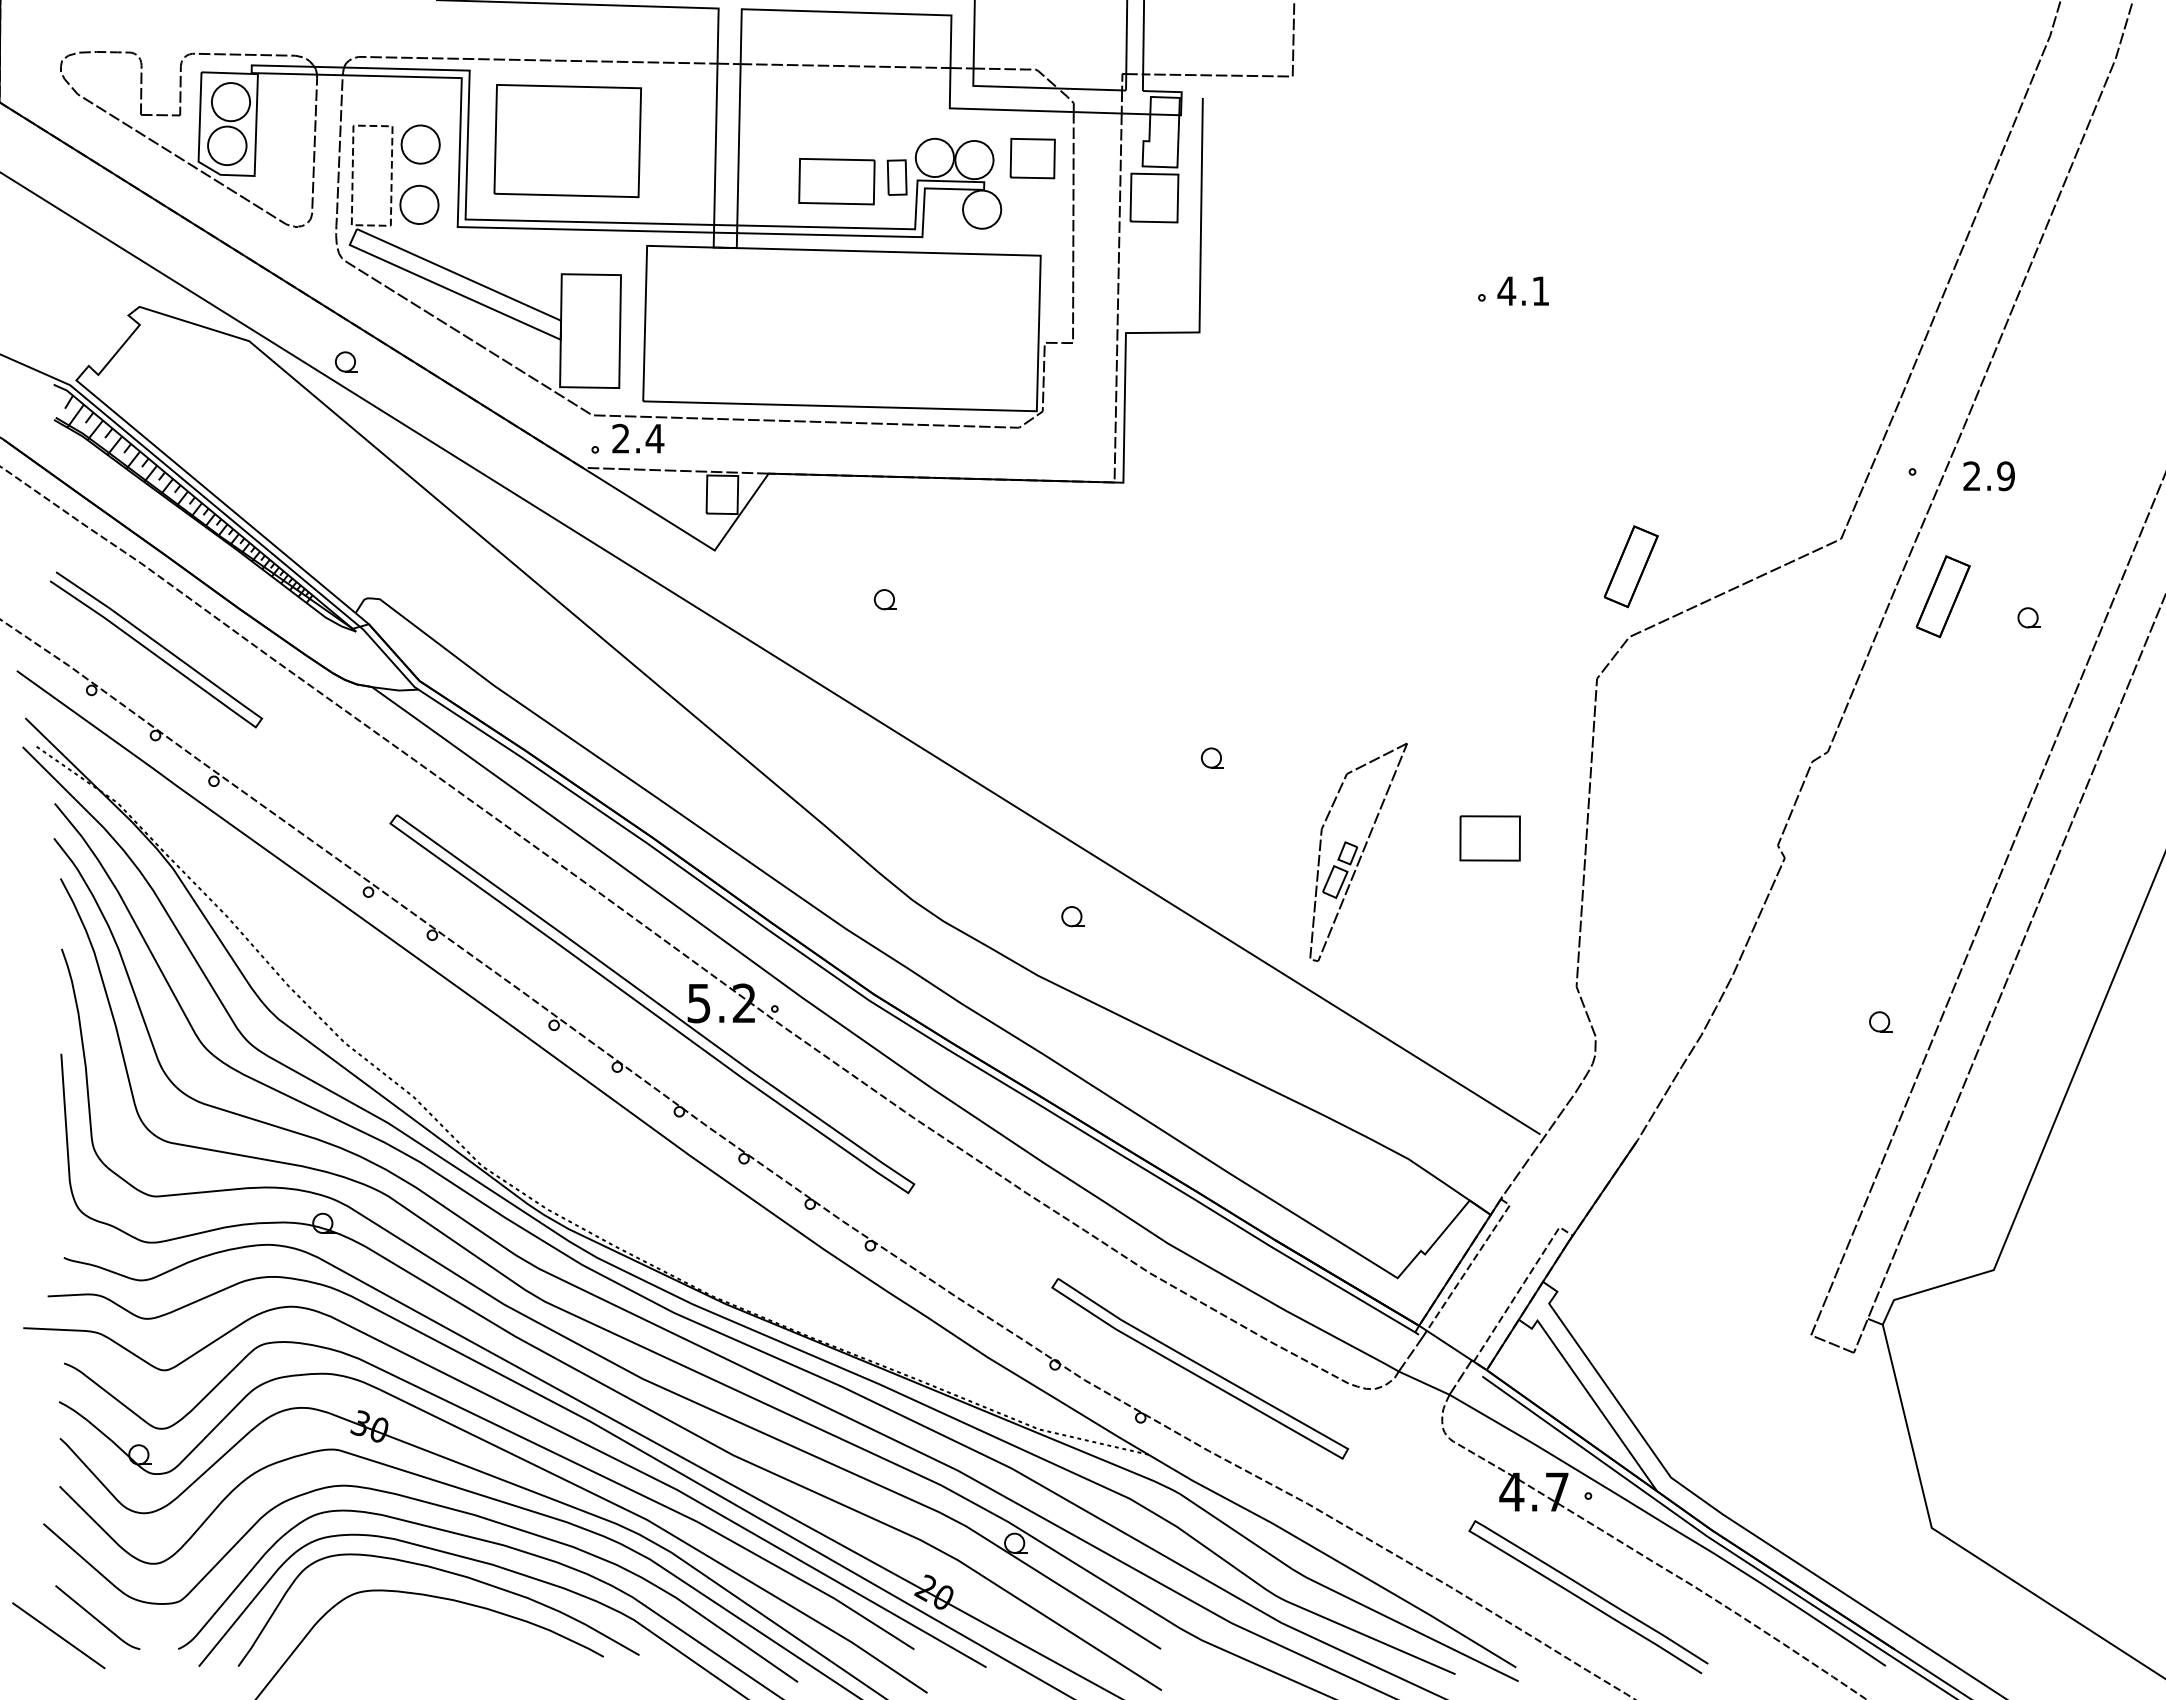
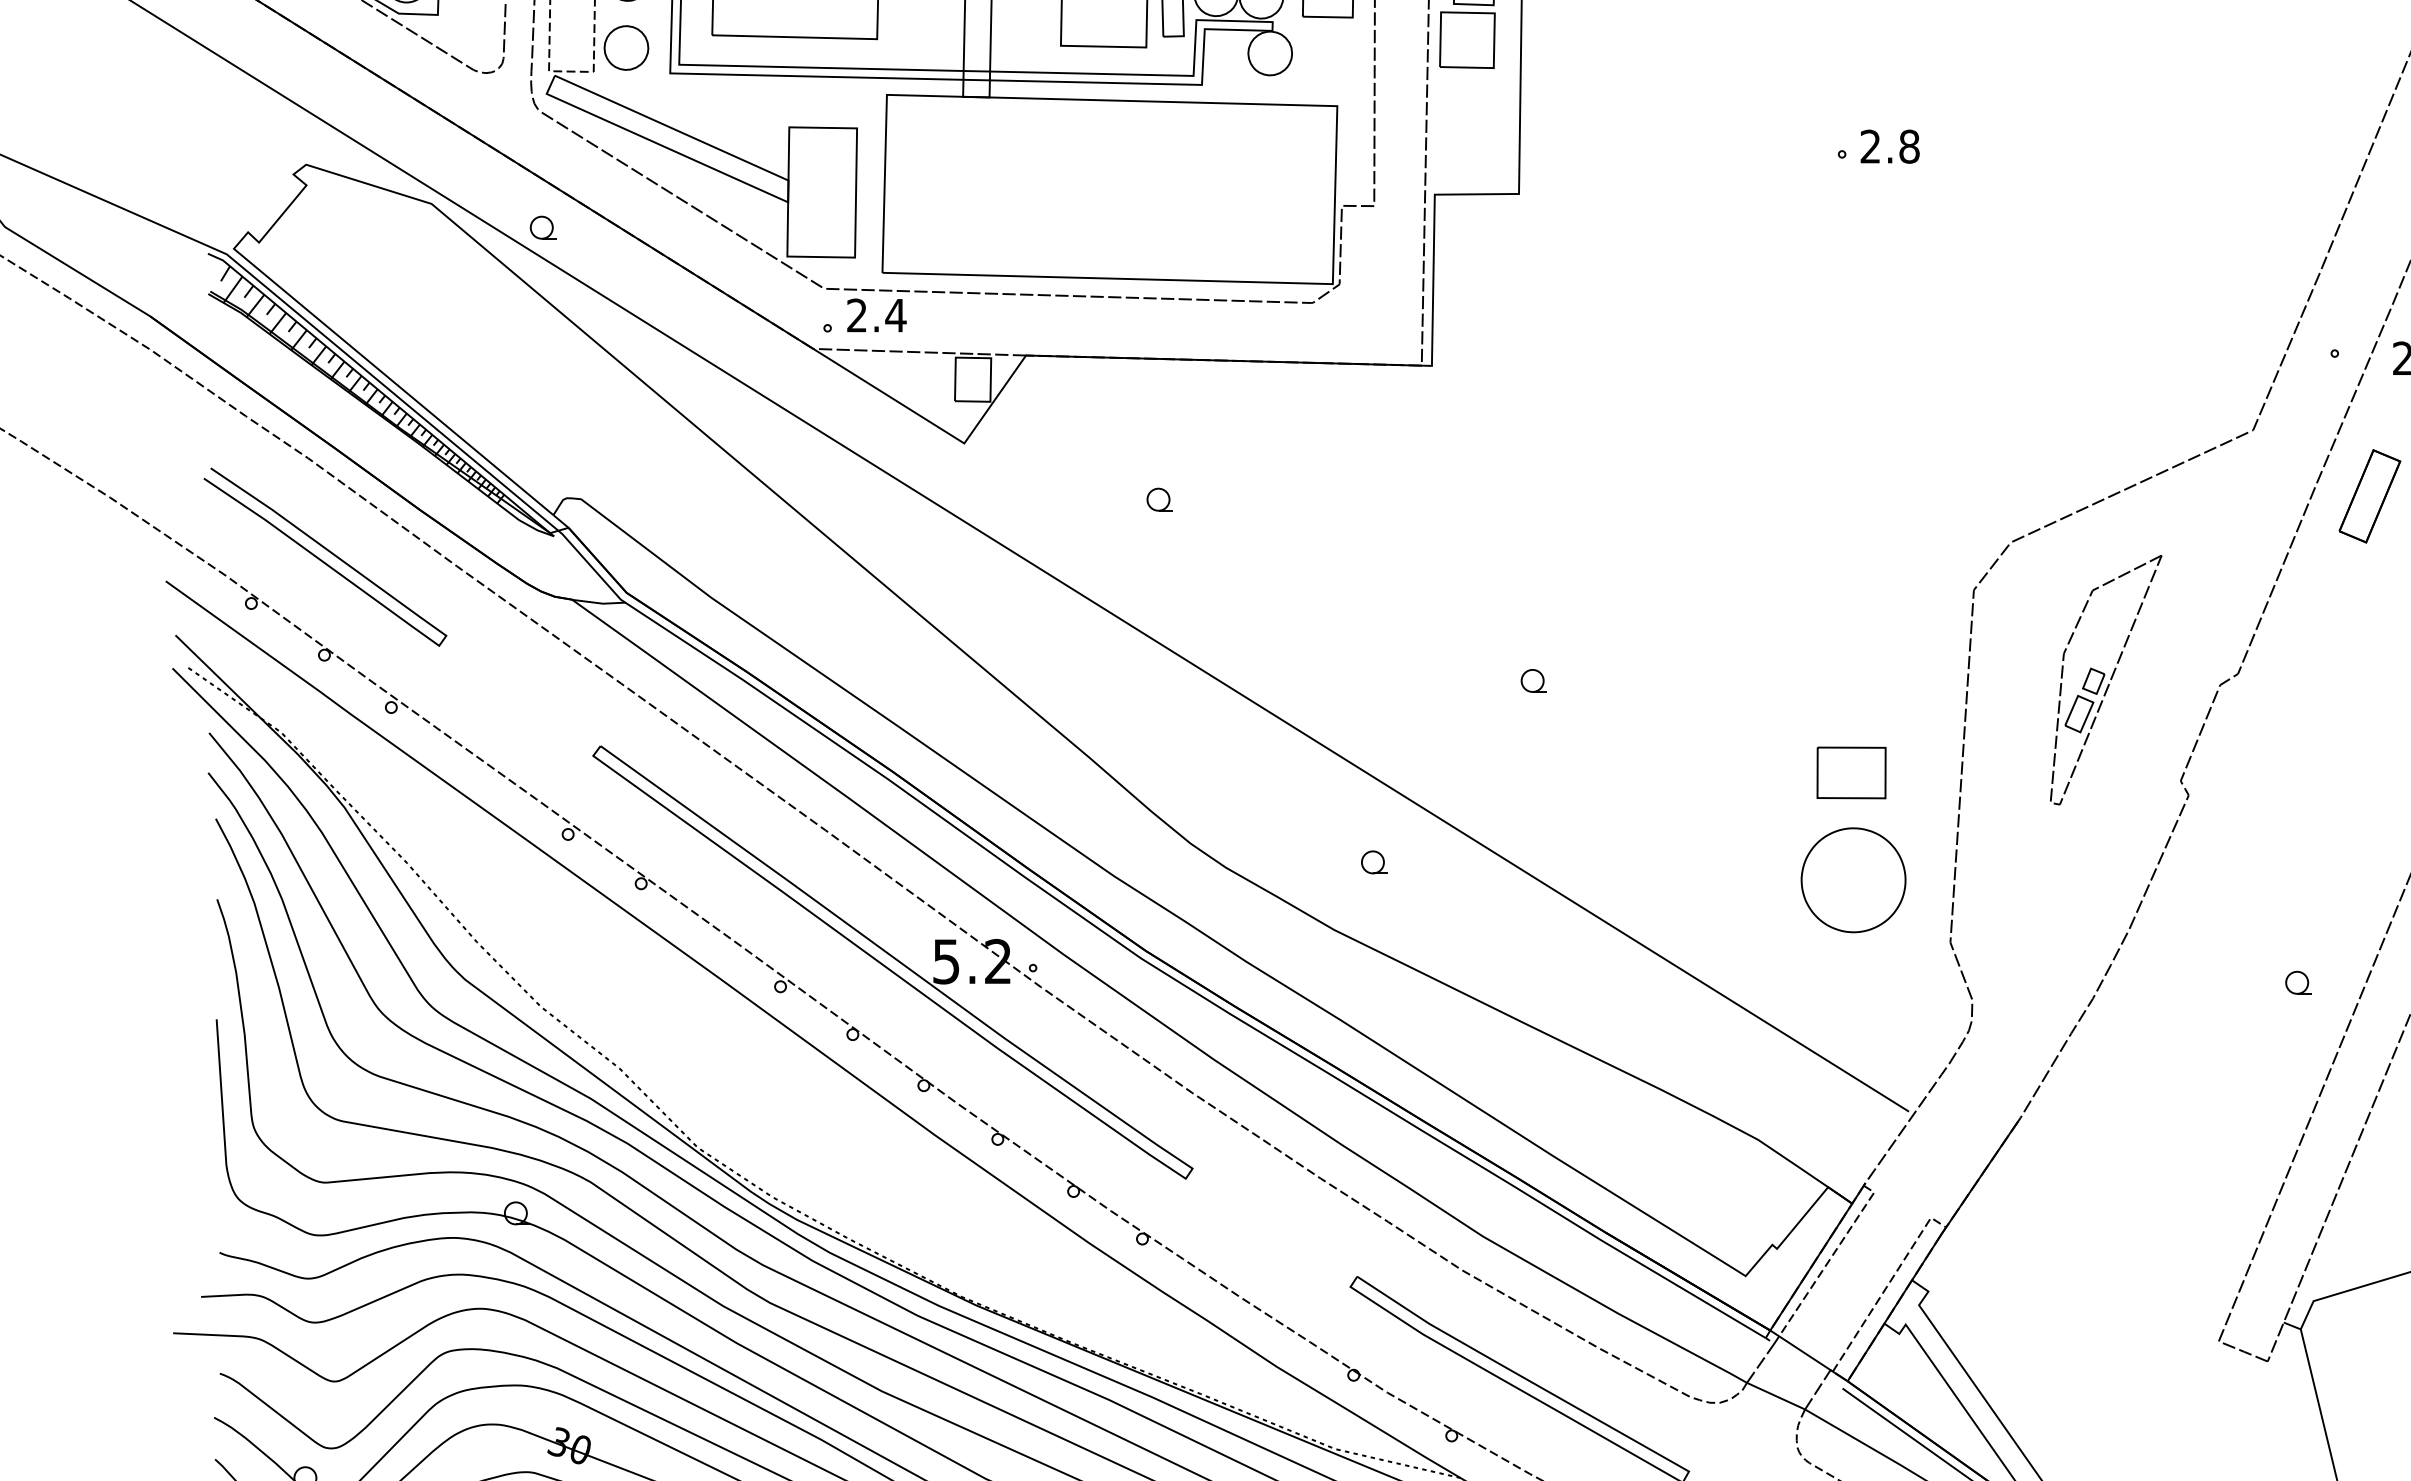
text: (1523, 291) -> (1889, 147), 4.1 -> 2.8
part: (1630, 566) -> (2012, 461), removed
part: (1358, 851) -> (2105, 679), moved
part: (1491, 932) -> (1853, 880), added

